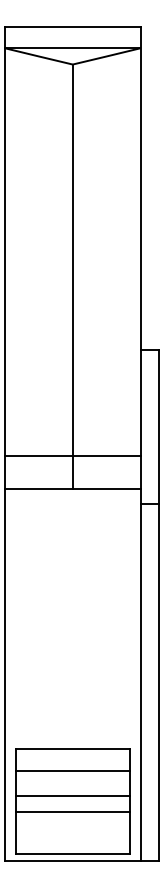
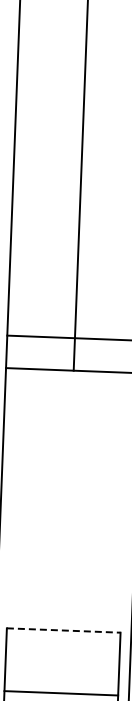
line: (72, 748) -> (63, 630), solid -> dashed
line: (72, 771) -> (62, 653), removed
line: (72, 796) -> (61, 678), removed

